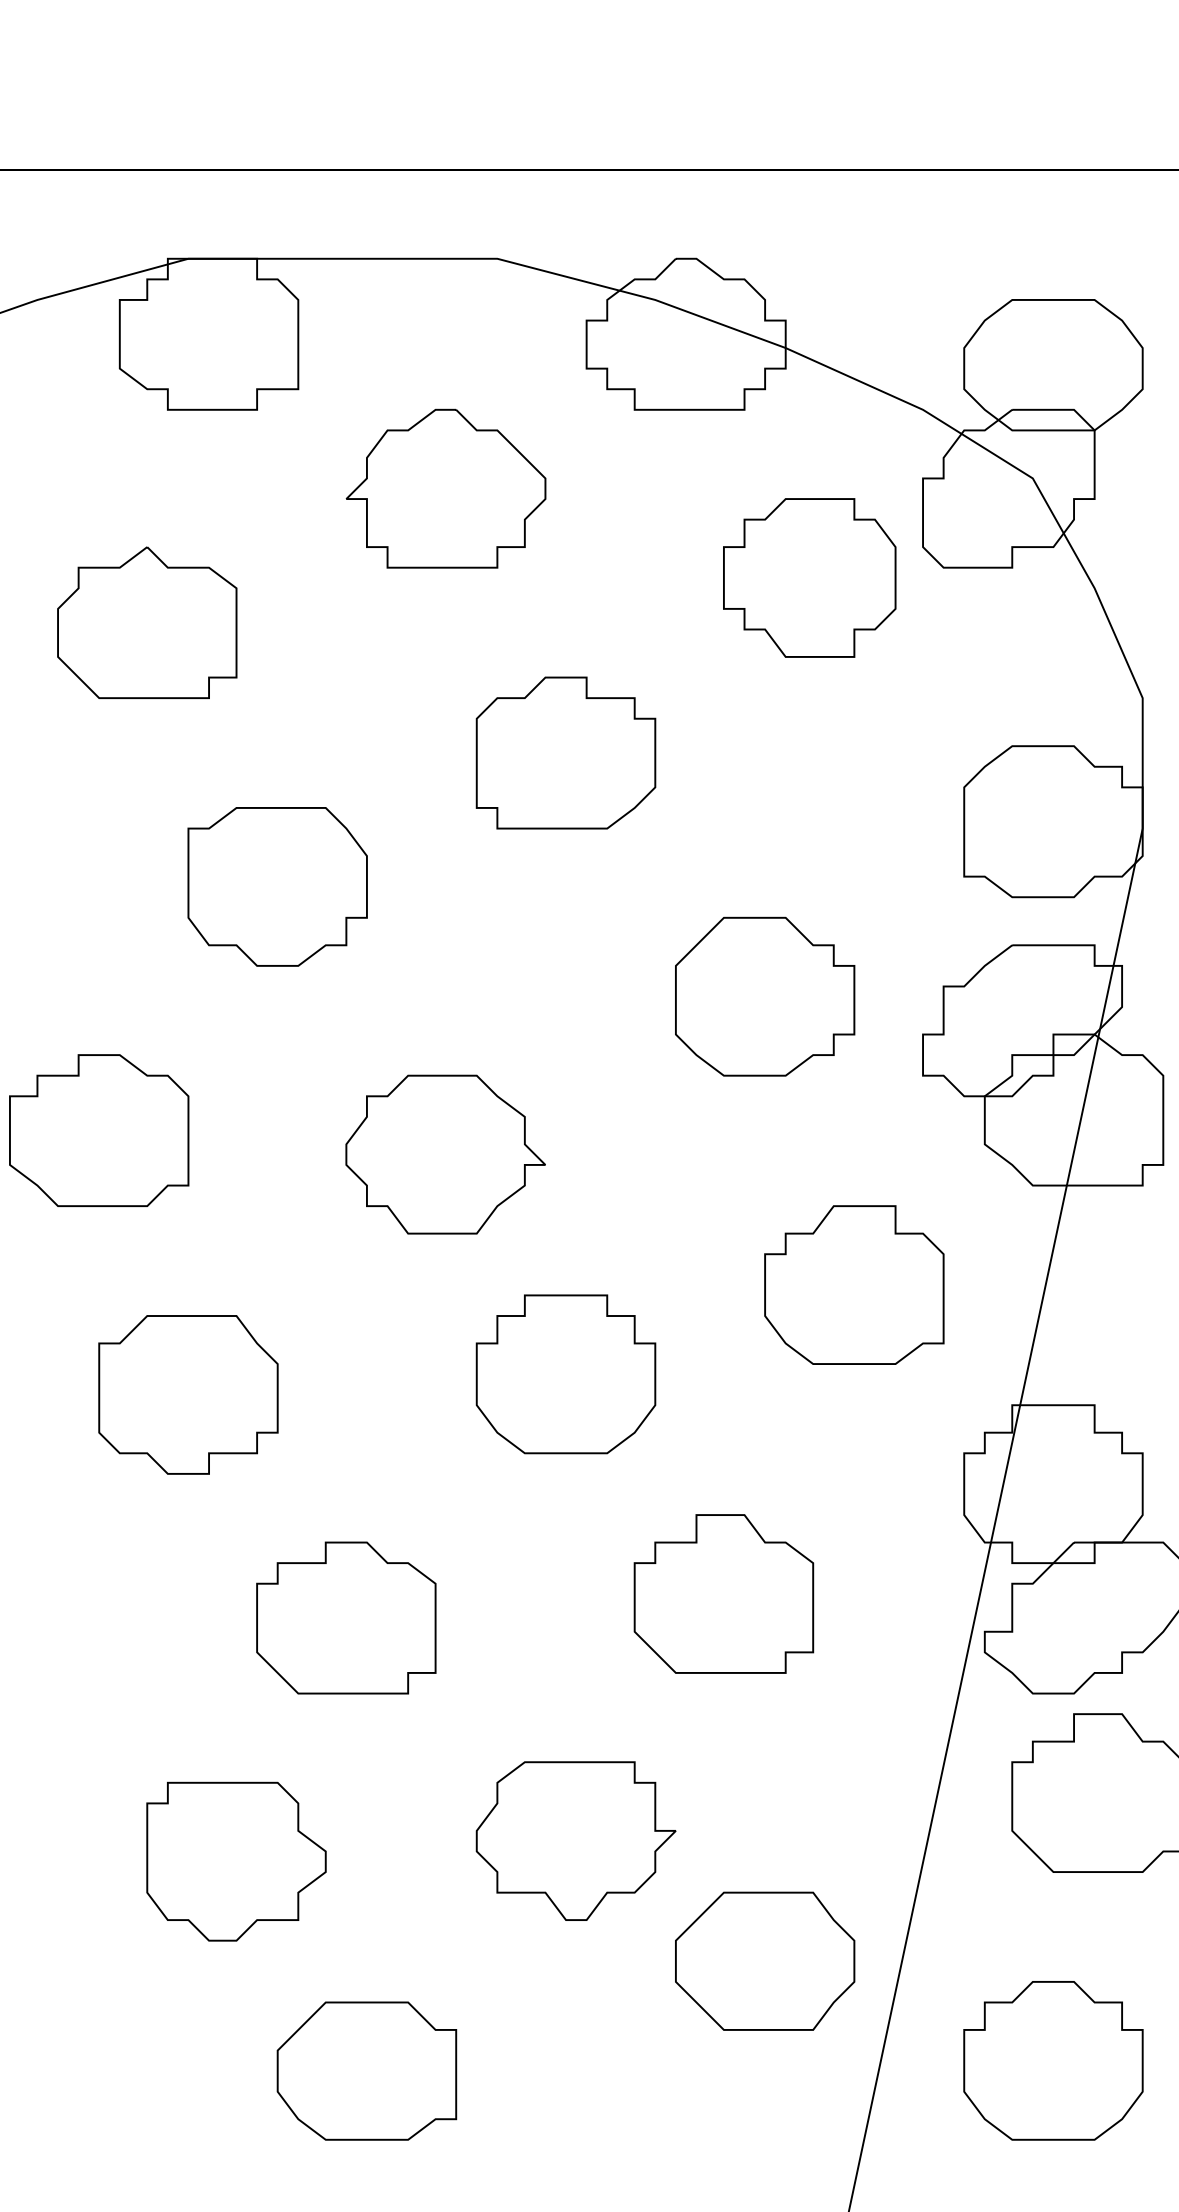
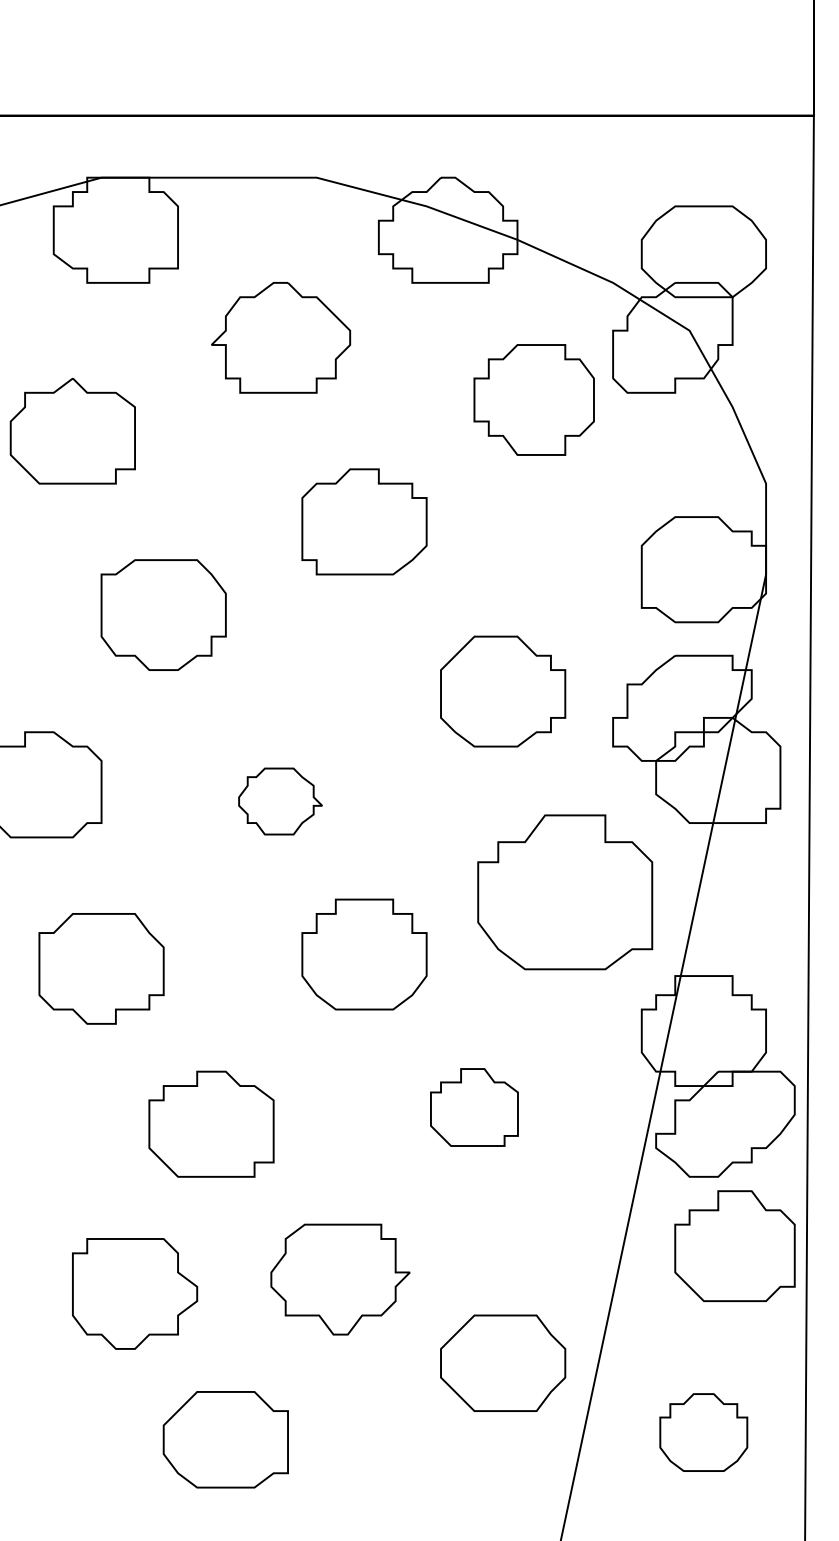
part: (445, 1154) -> (280, 801), size x0.6
part: (854, 1285) -> (565, 892), size x1.4
part: (723, 1593) -> (474, 1107), size x0.7
part: (576, 1840) -> (340, 1279), moved
part: (1052, 2060) -> (703, 1432), size x0.7

